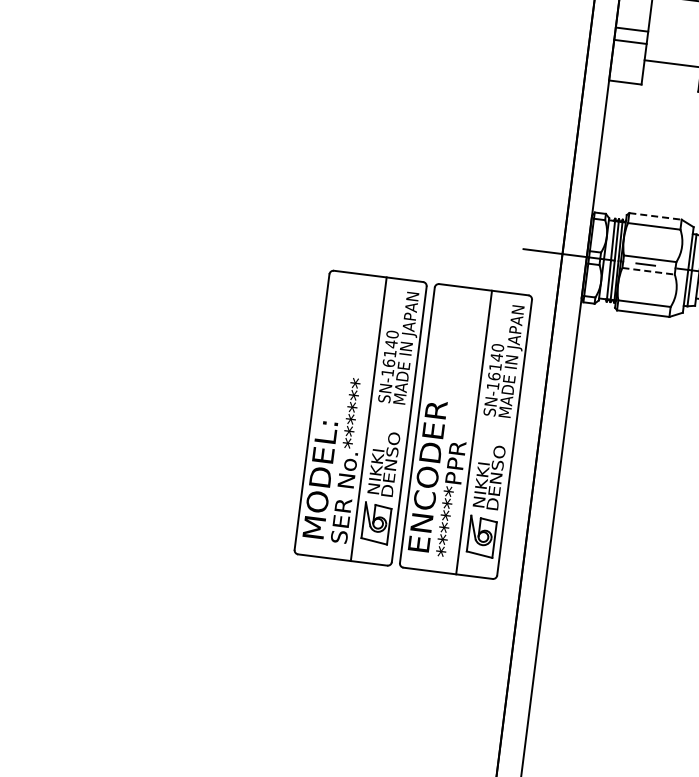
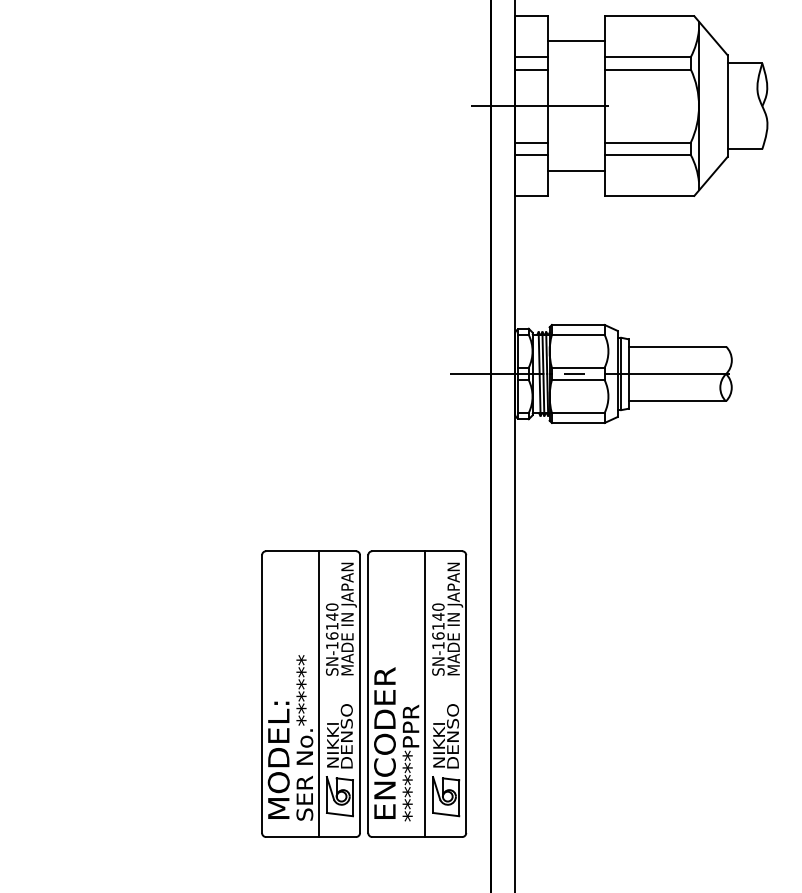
line: (655, 215) -> (578, 324), dashed -> solid
line: (648, 271) -> (578, 380), dashed -> solid
part: (413, 424) -> (364, 693), moved

